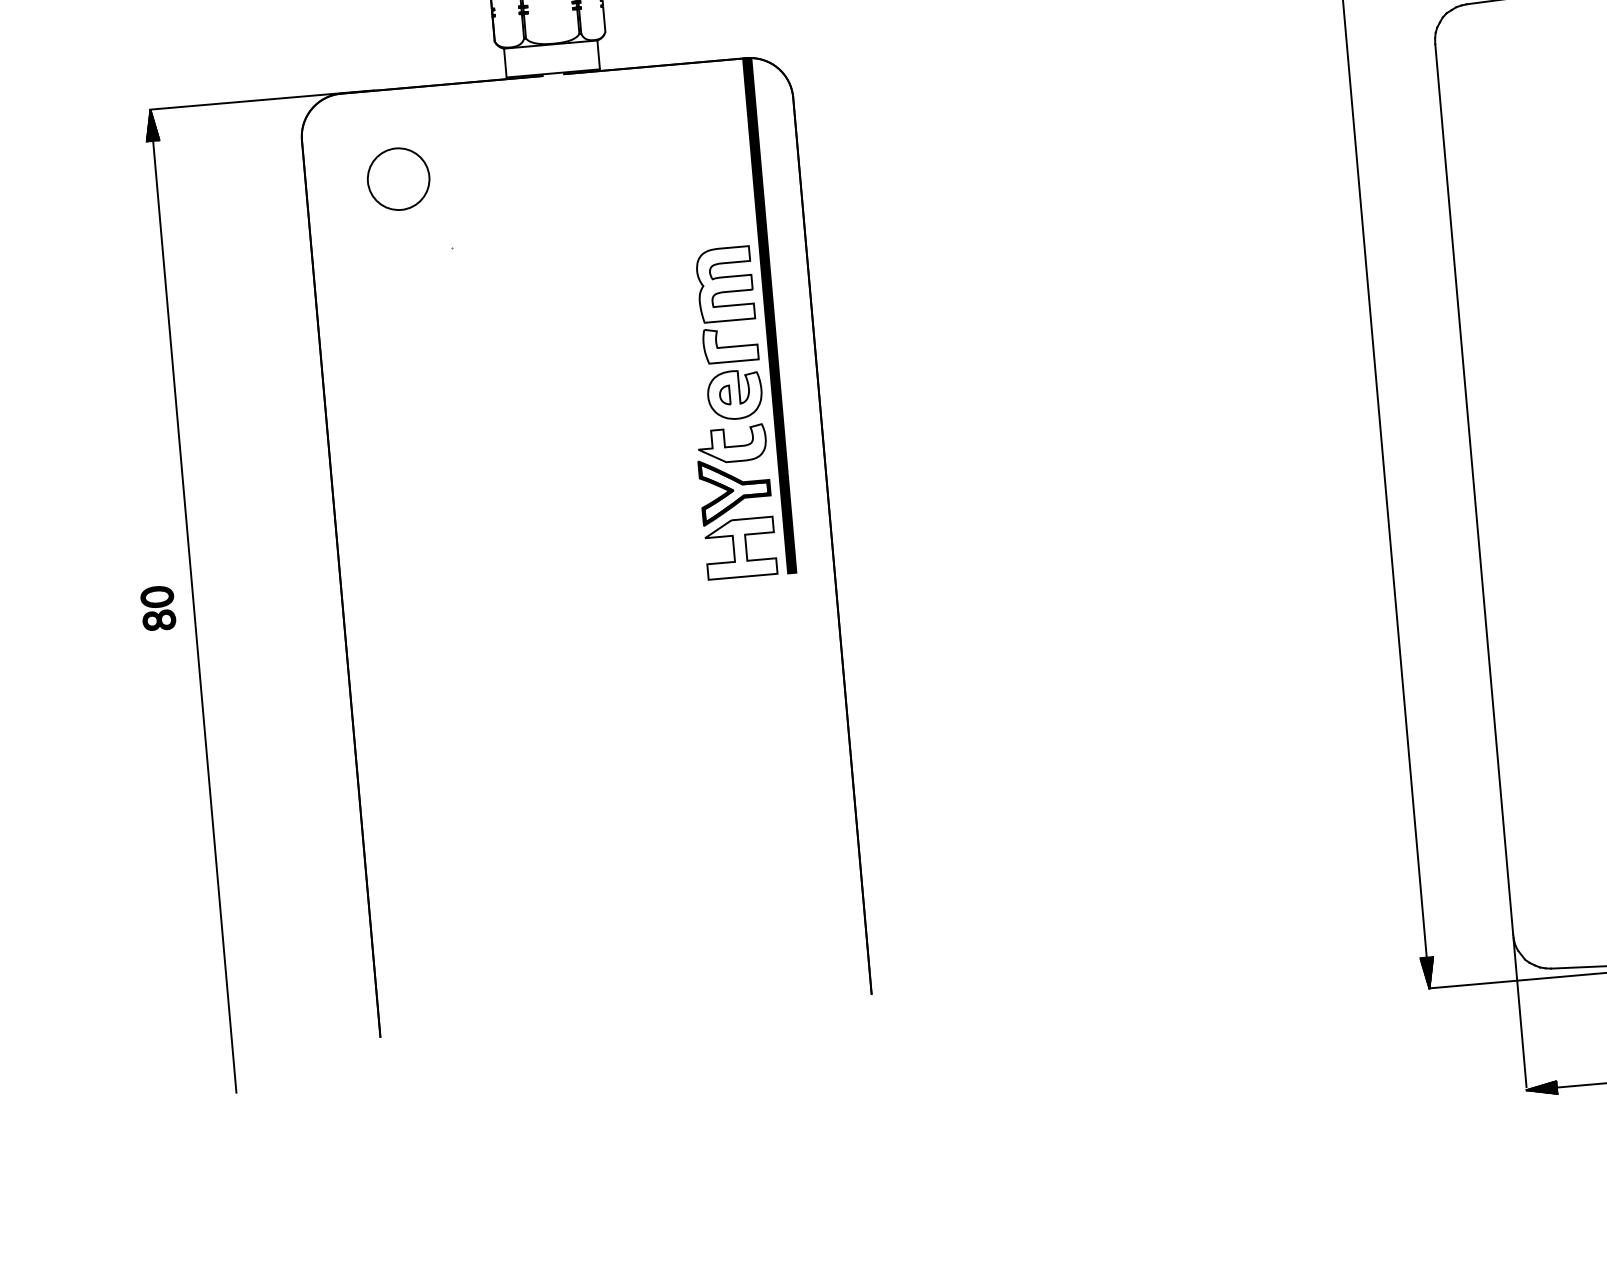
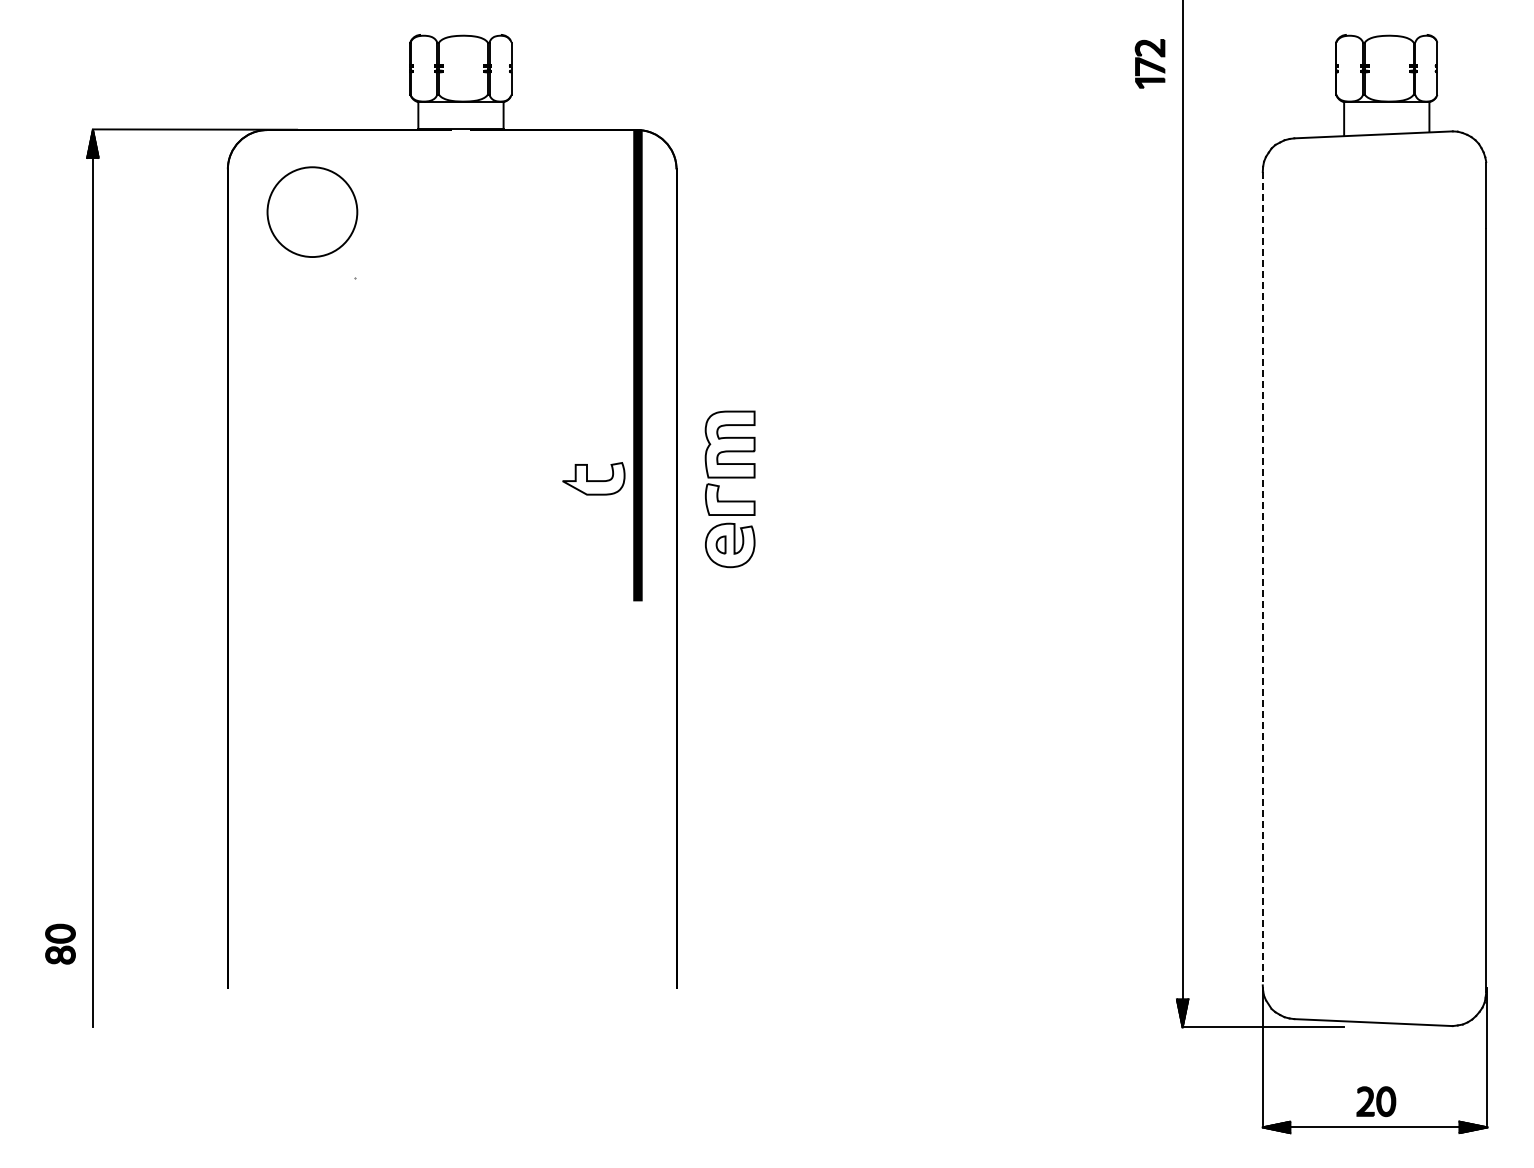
circle: (398, 179) -> (312, 212), size x1.6
part: (717, 333) -> (719, 488), moved
line: (1473, 489) -> (1262, 578), solid -> dashed
part: (737, 517) -> (592, 545), removed
part: (158, 607) -> (60, 943), moved

